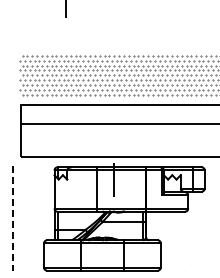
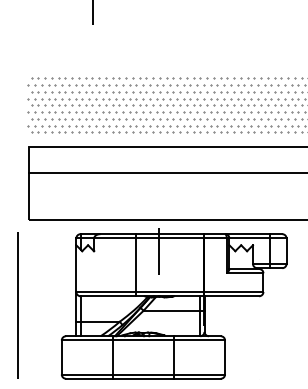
line: (13, 218) -> (18, 305), dashed -> solid

